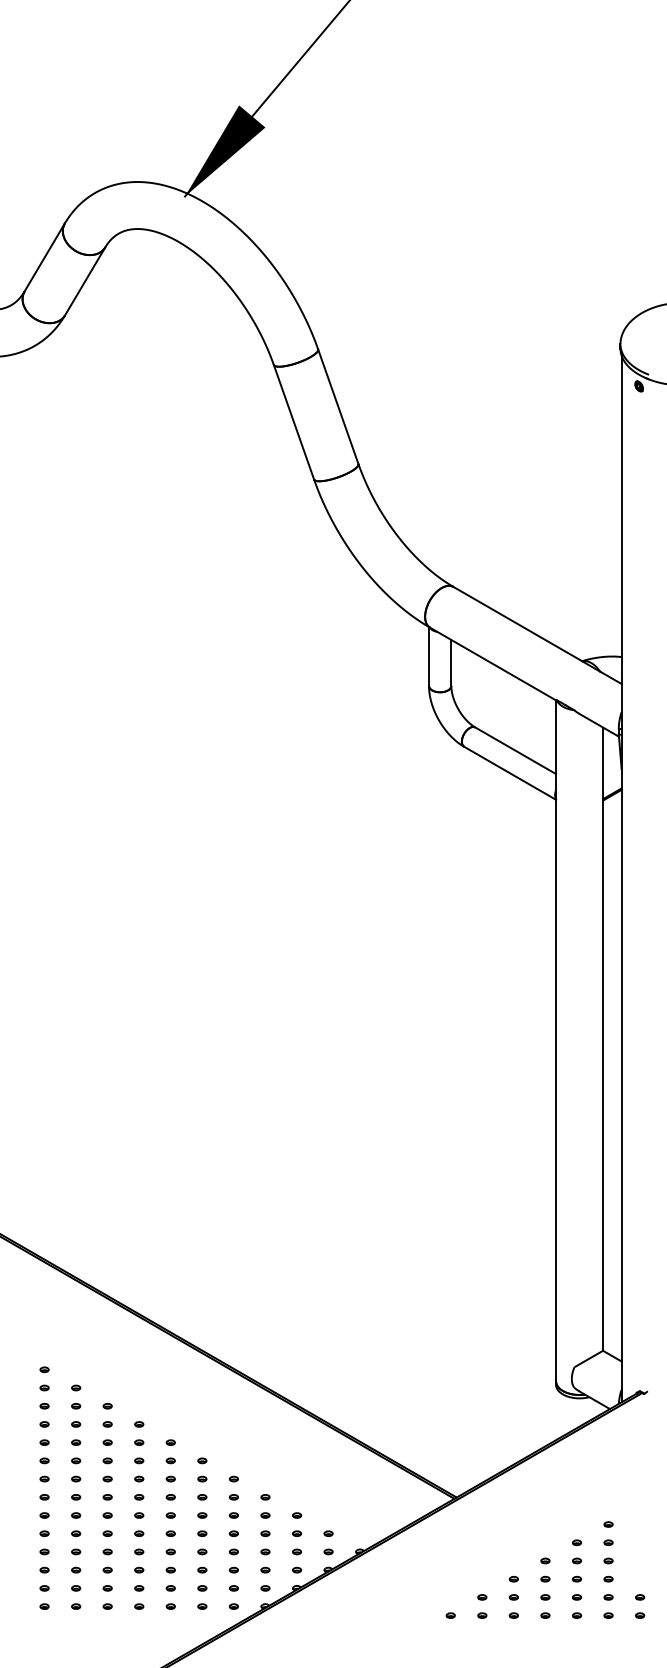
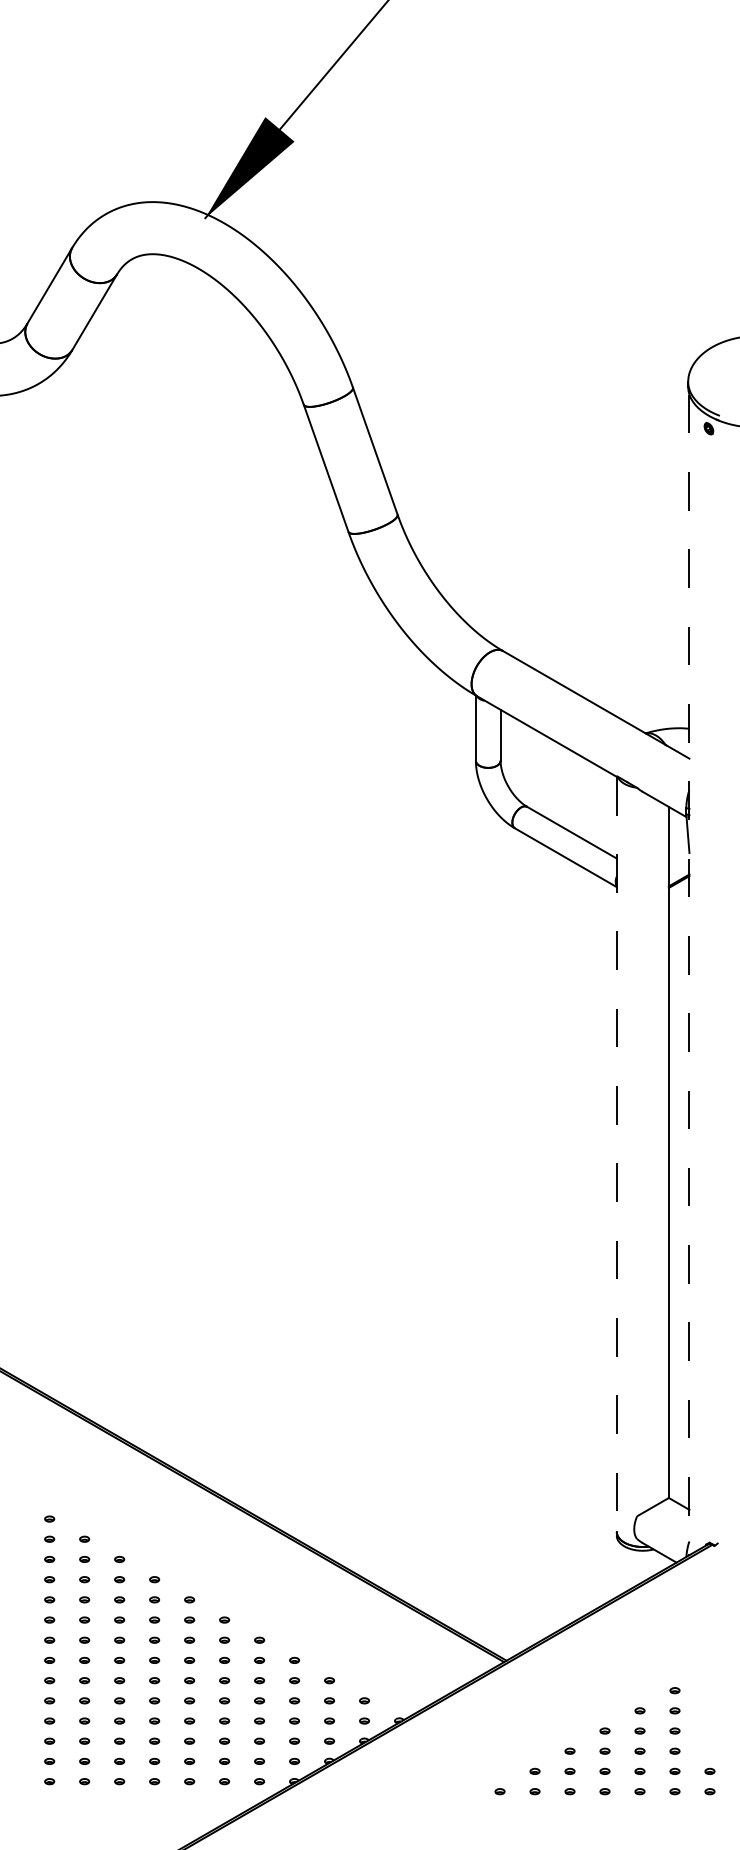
line: (621, 879) -> (689, 975), solid -> dashed
line: (555, 1040) -> (616, 1154), solid -> dashed

